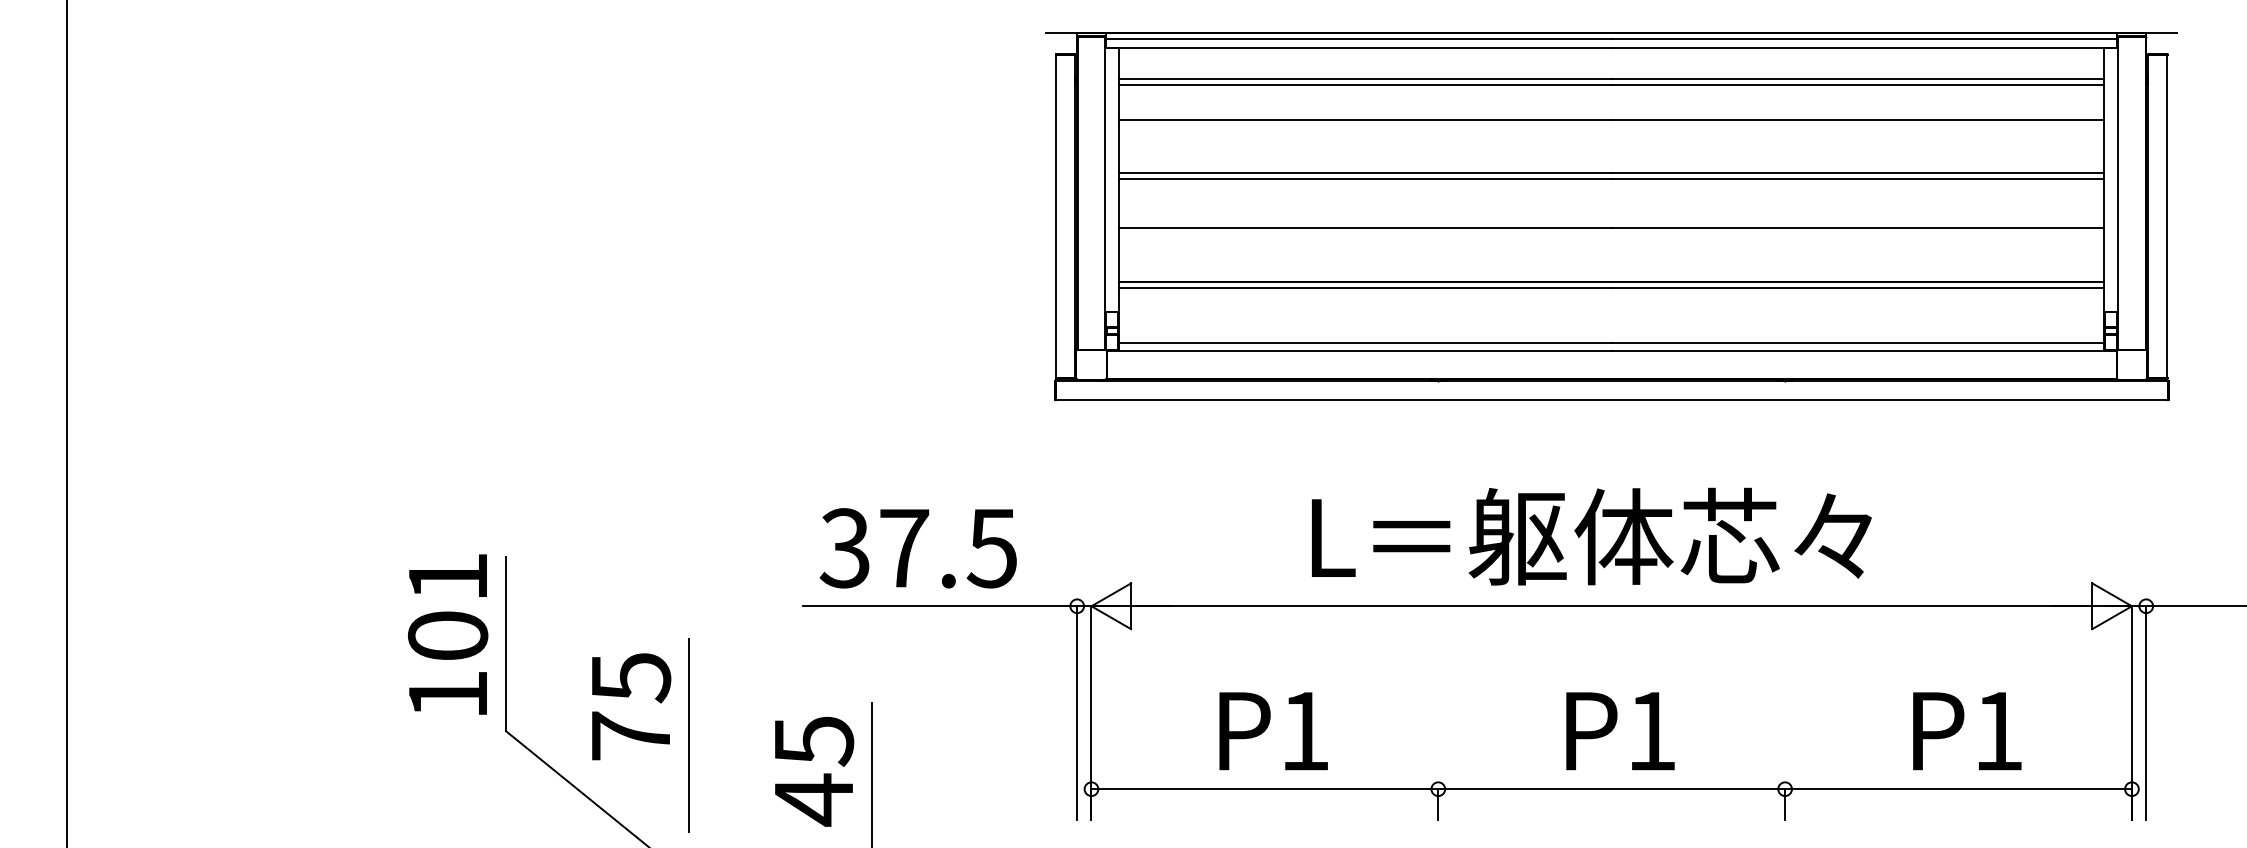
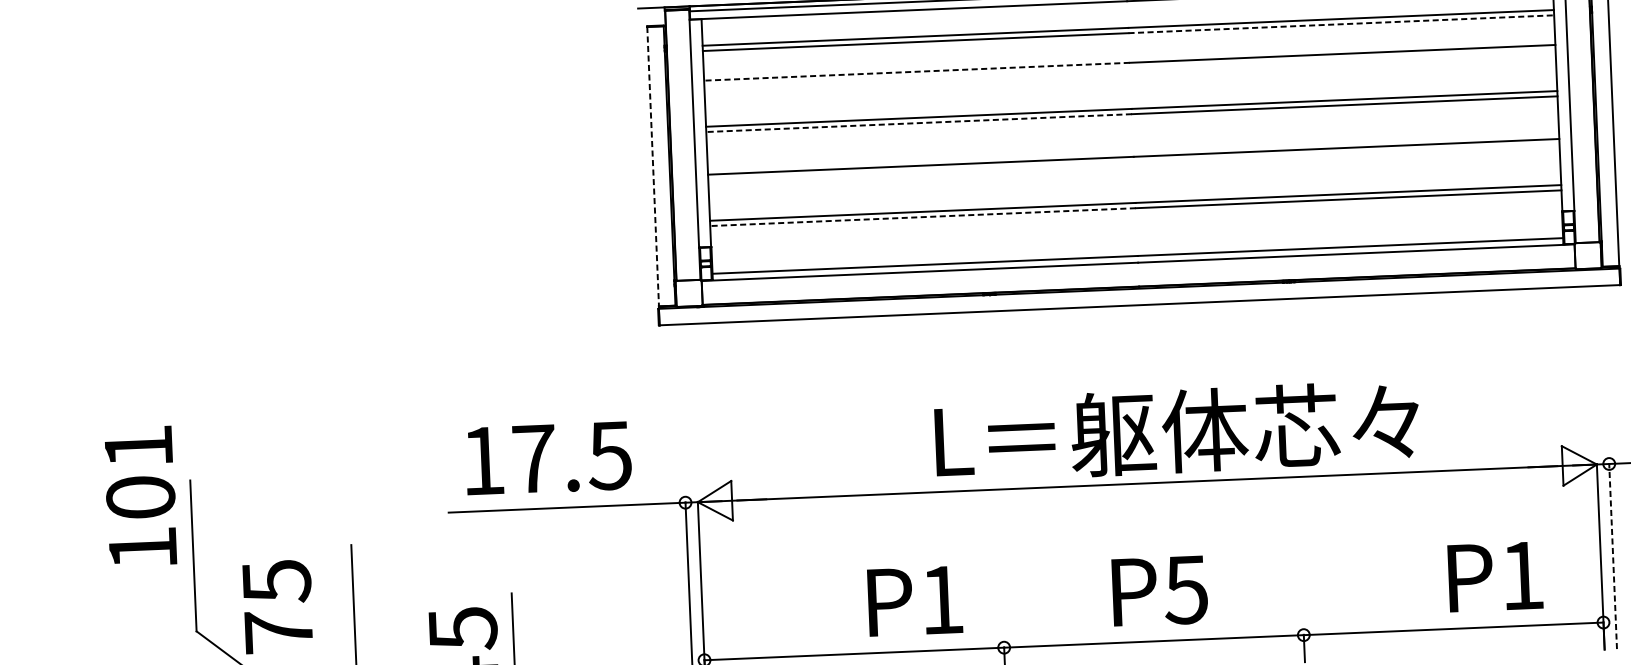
line: (1858, 85) -> (1341, 24), solid -> dashed
line: (1364, 119) -> (916, 71), solid -> dashed
line: (1364, 179) -> (918, 123), solid -> dashed
line: (1056, 216) -> (653, 166), solid -> dashed
line: (1364, 287) -> (922, 216), solid -> dashed
text: (1591, 536) -> (1177, 431), moved
text: (844, 548) -> (482, 461), 37.5 -> 17.5
text: (448, 634) -> (141, 496), moved
text: (631, 706) -> (278, 606), moved
line: (2146, 712) -> (1613, 555), solid -> dashed
text: (1273, 731) -> (914, 601), moved
text: (1650, 731) -> (1185, 590), P1 -> P5
text: (1967, 731) -> (1495, 577), moved

